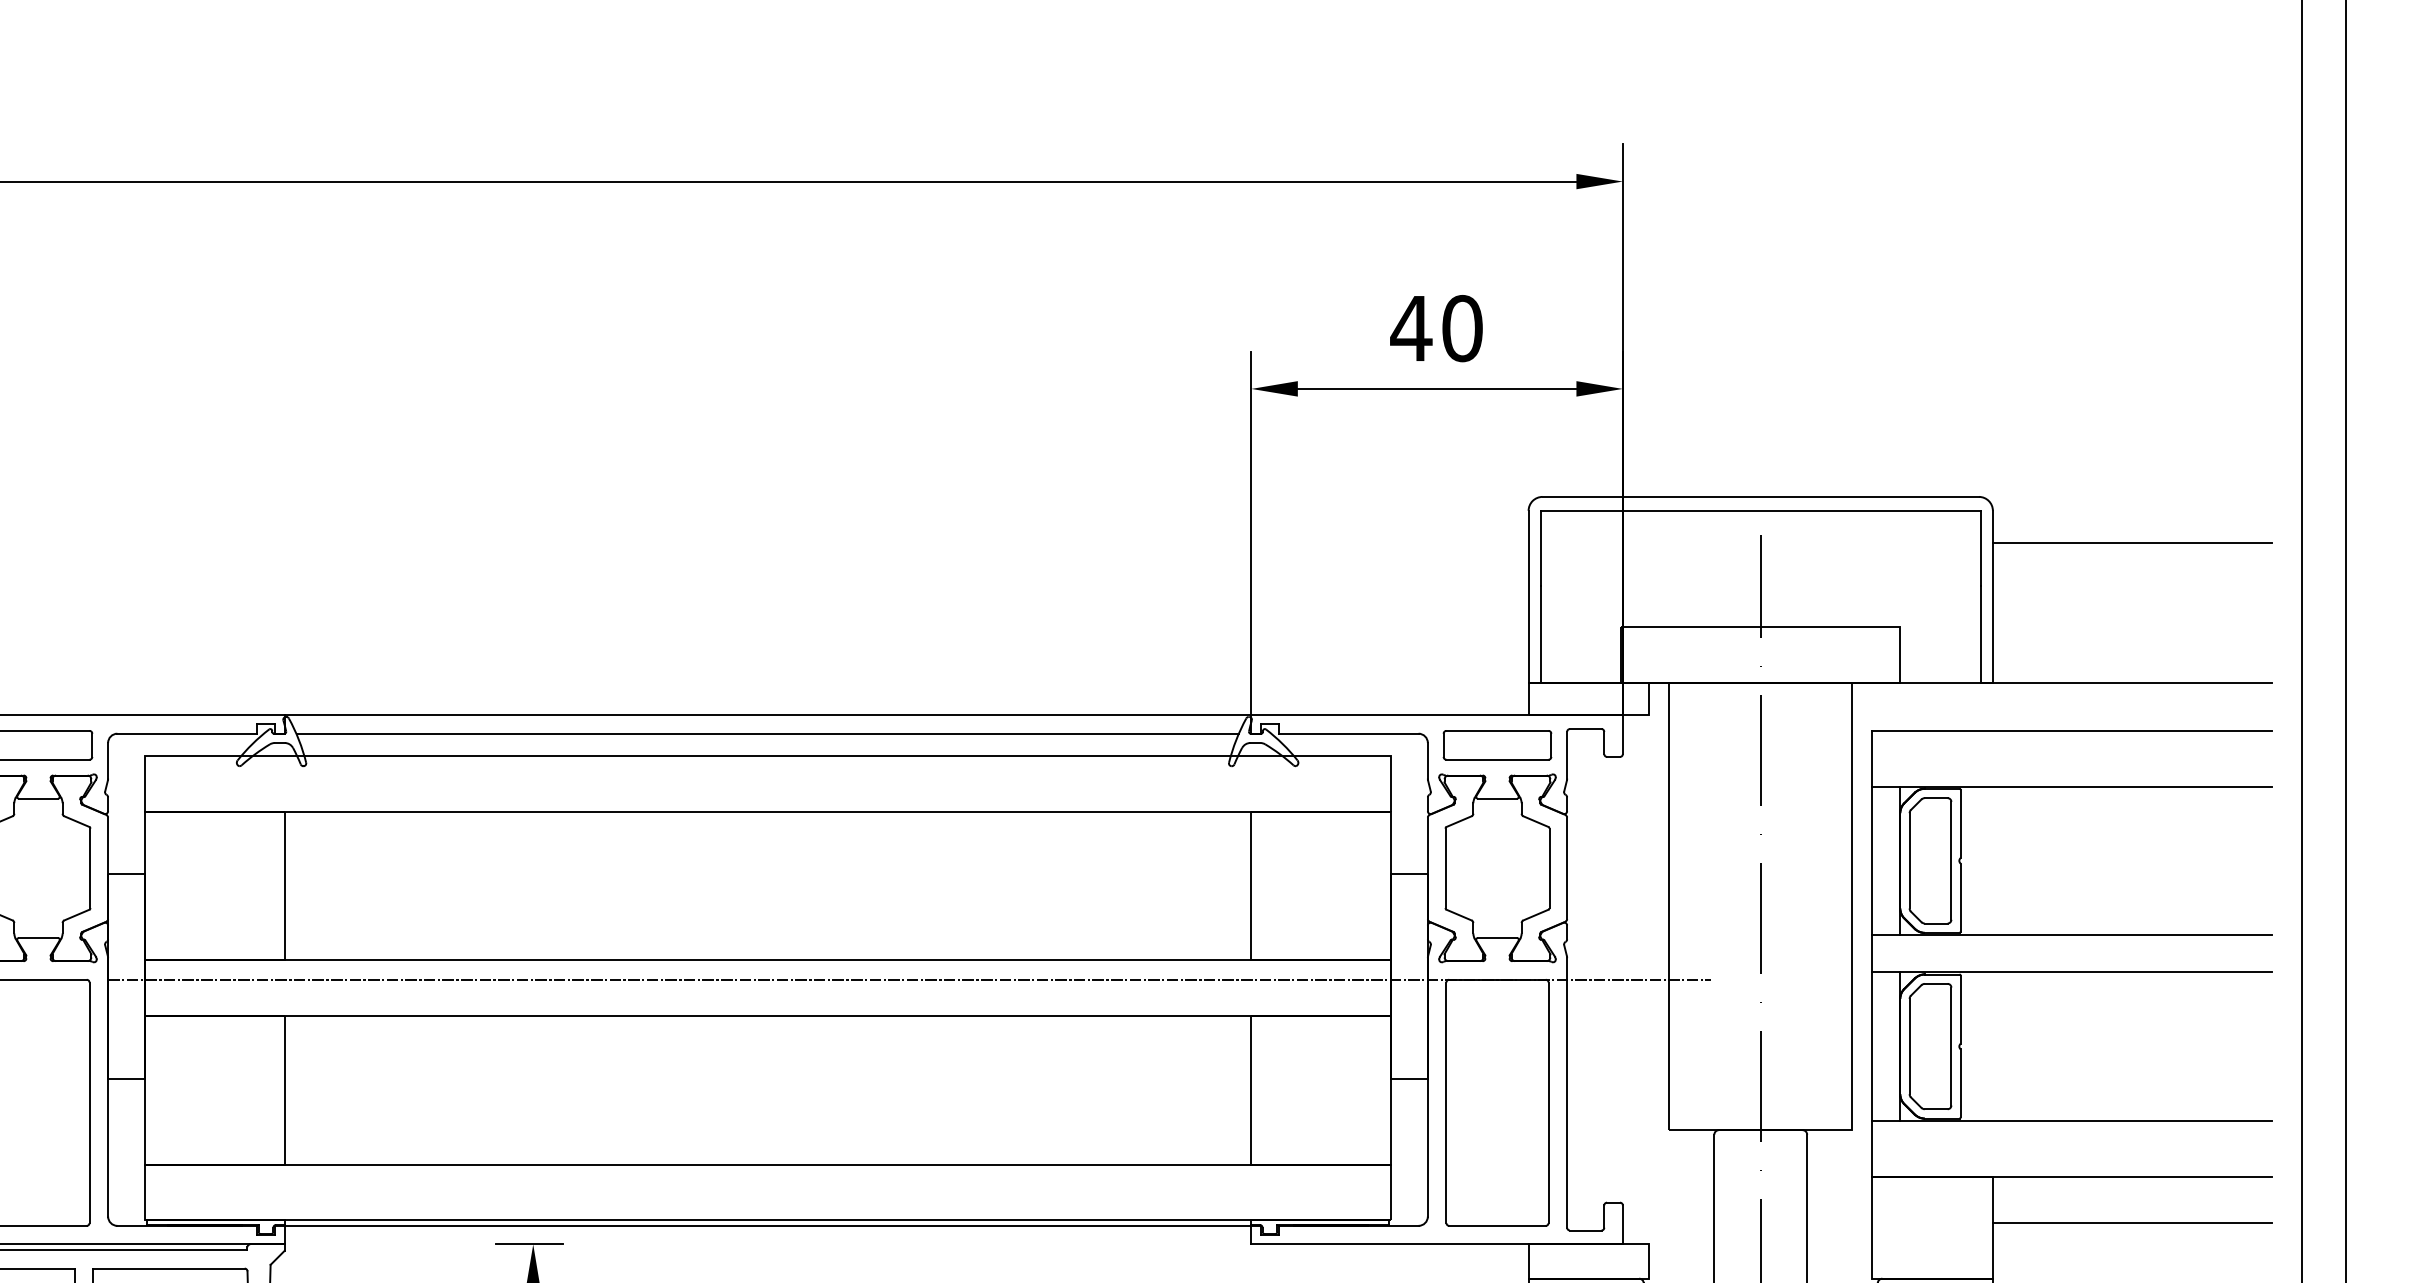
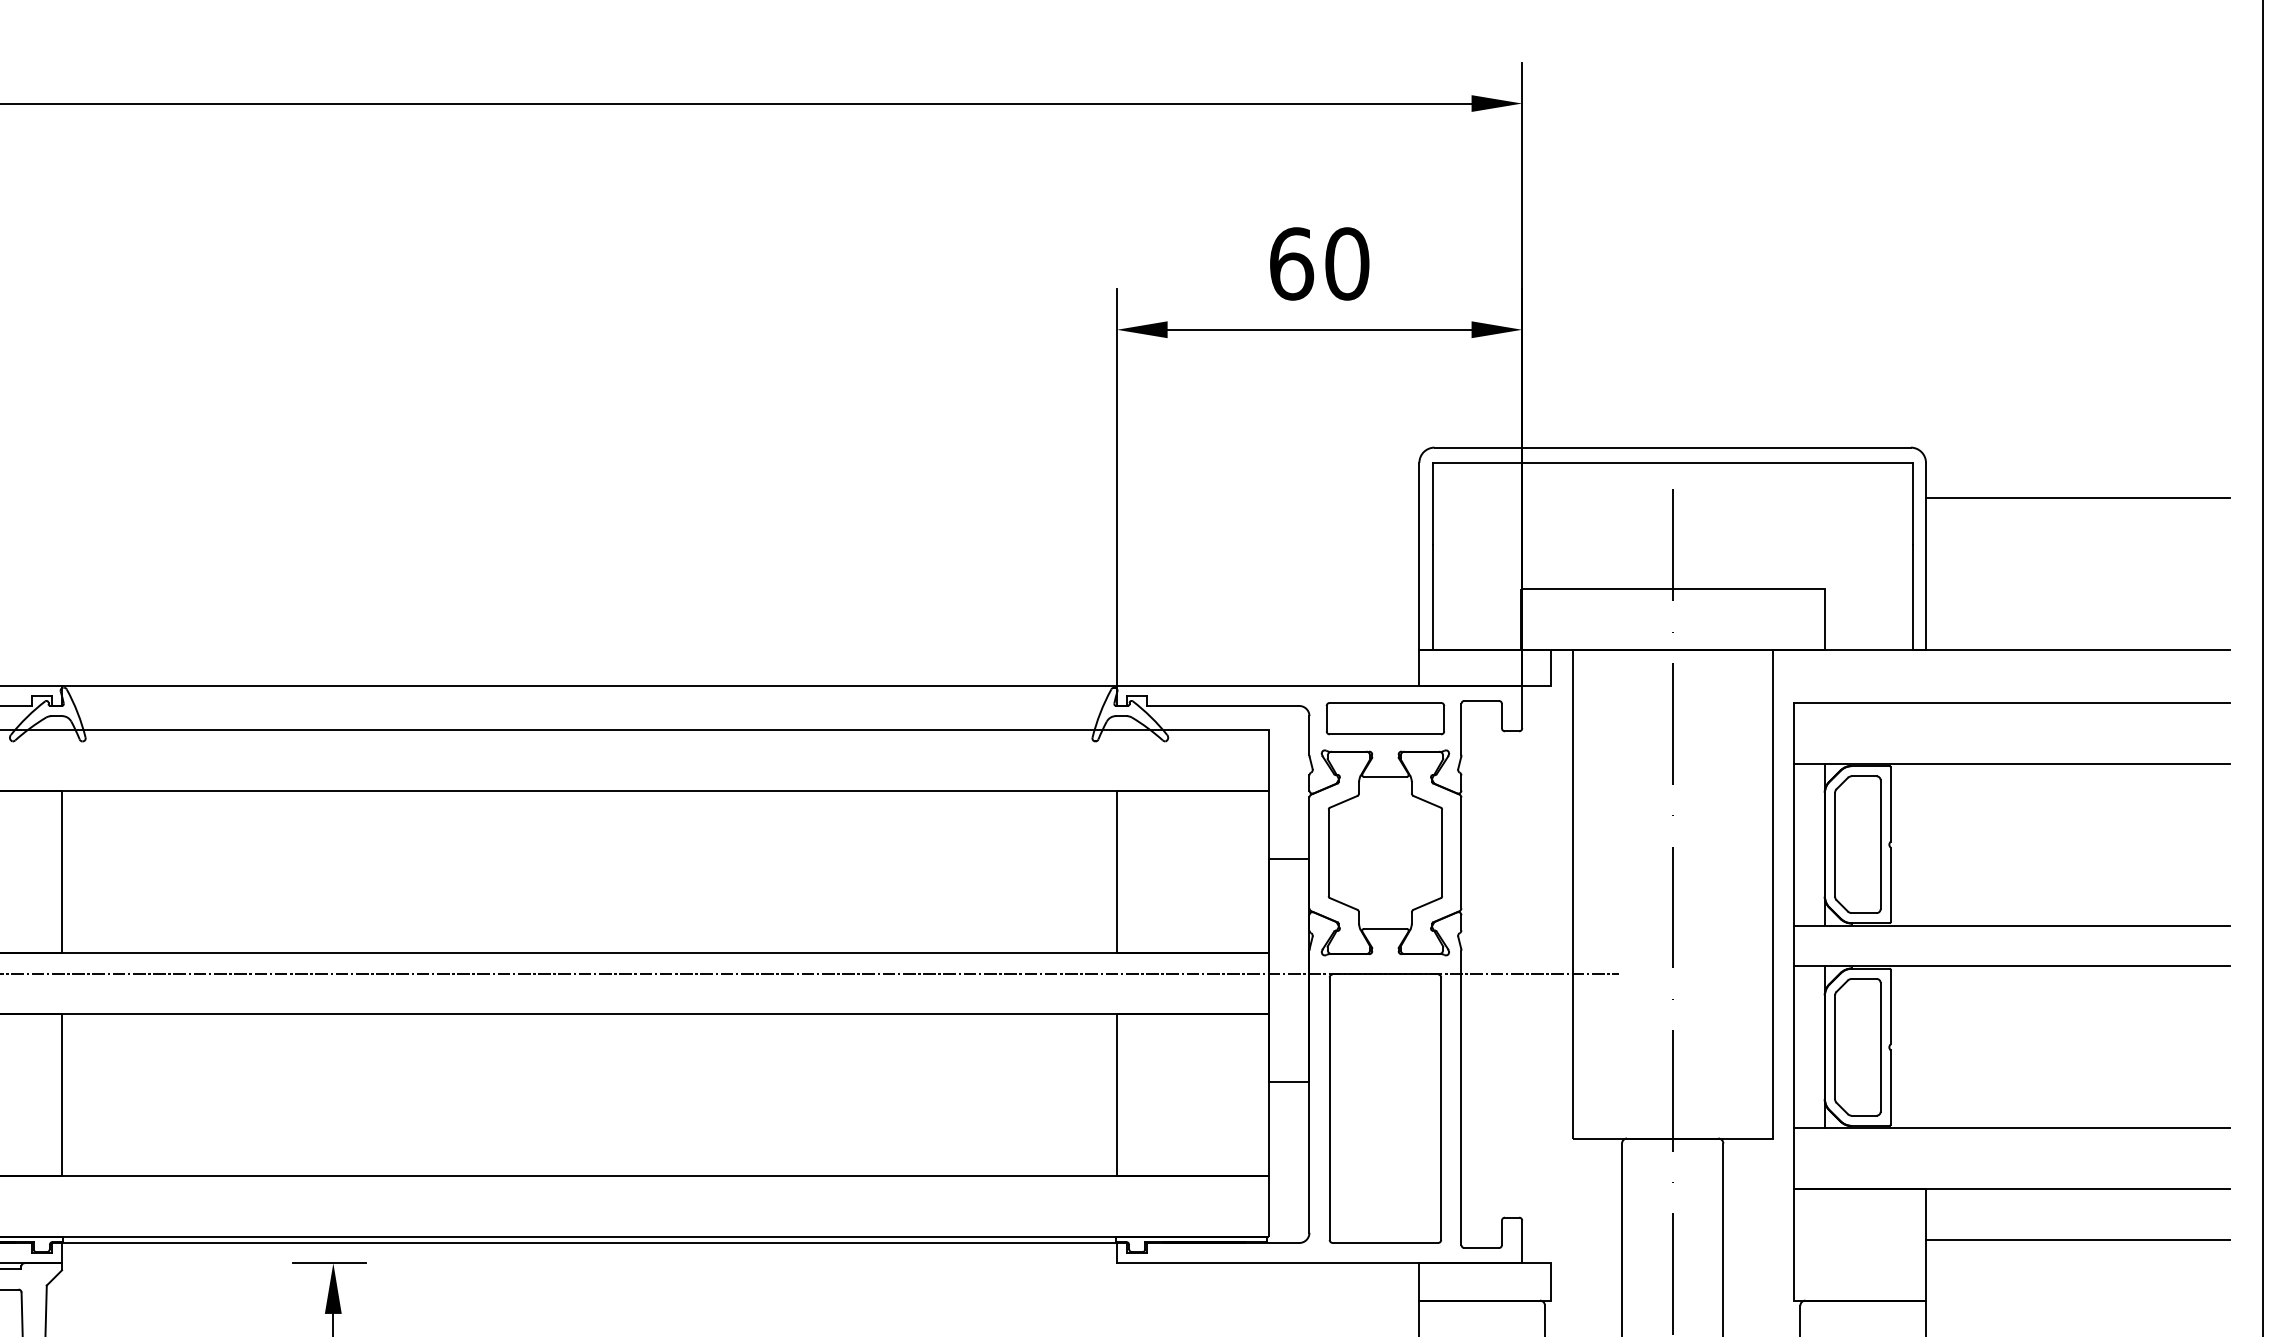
text: (1411, 328) -> (1291, 263), 40 -> 60
line: (767, 733) -> (588, 705), removed

